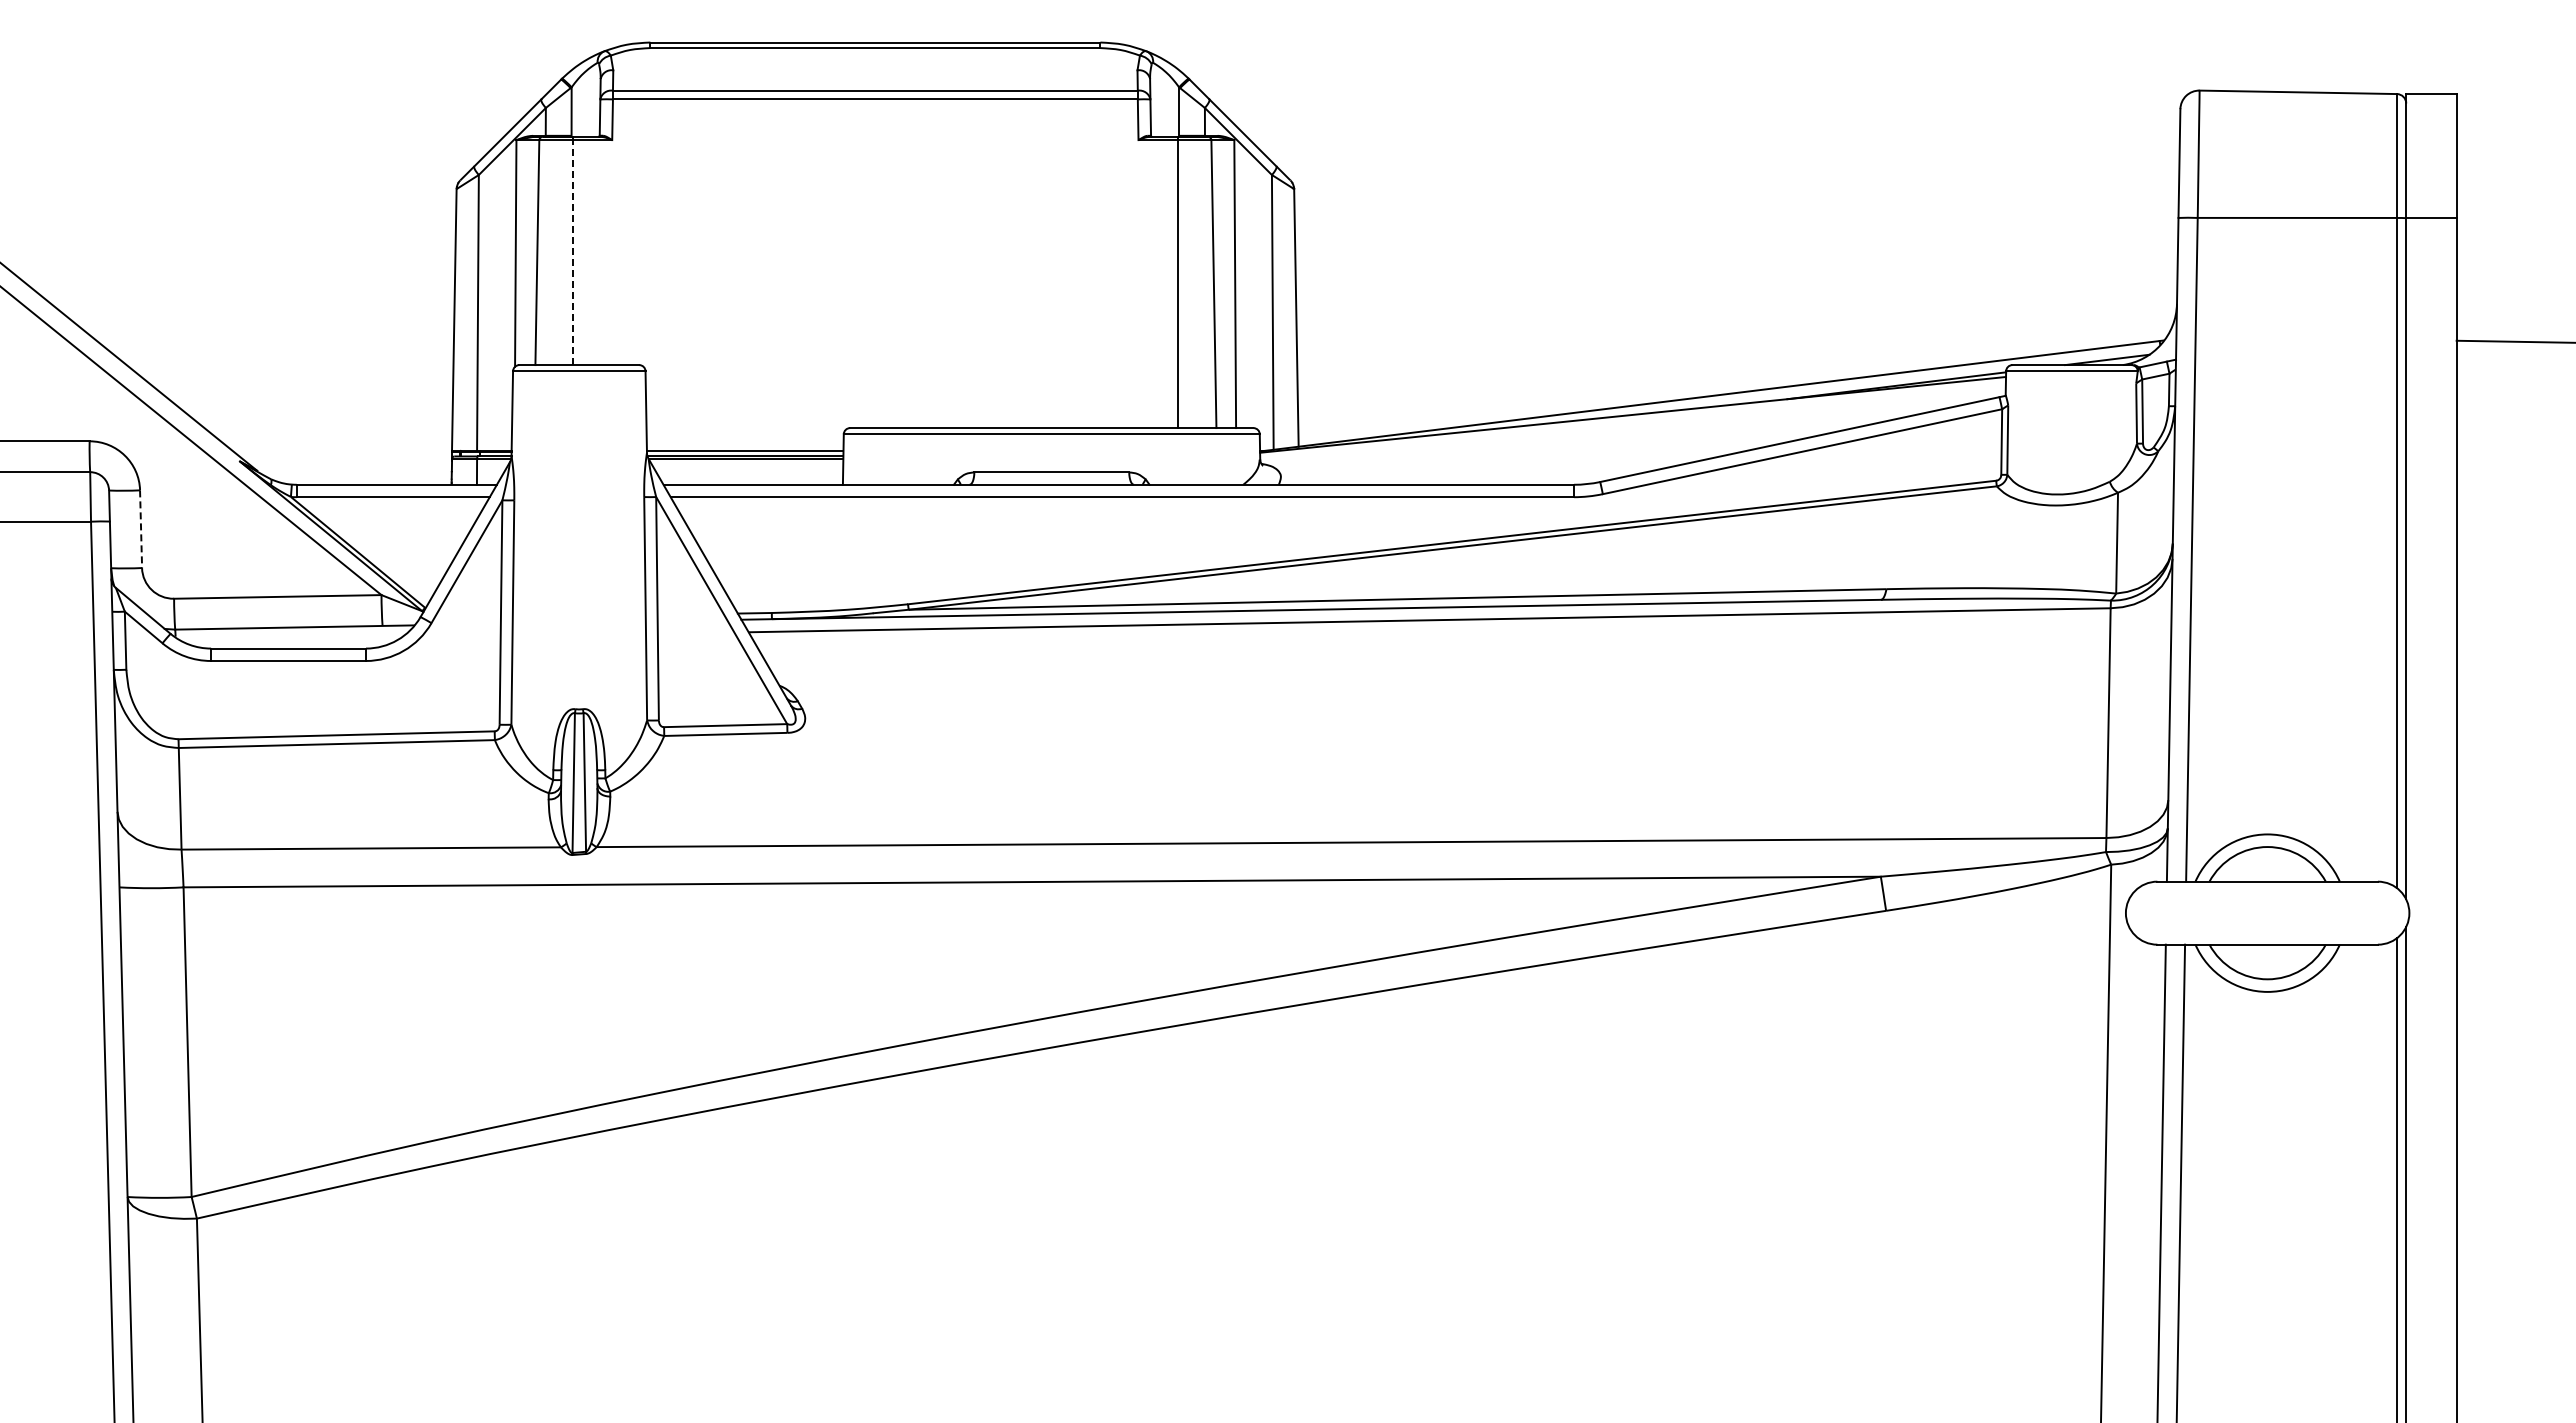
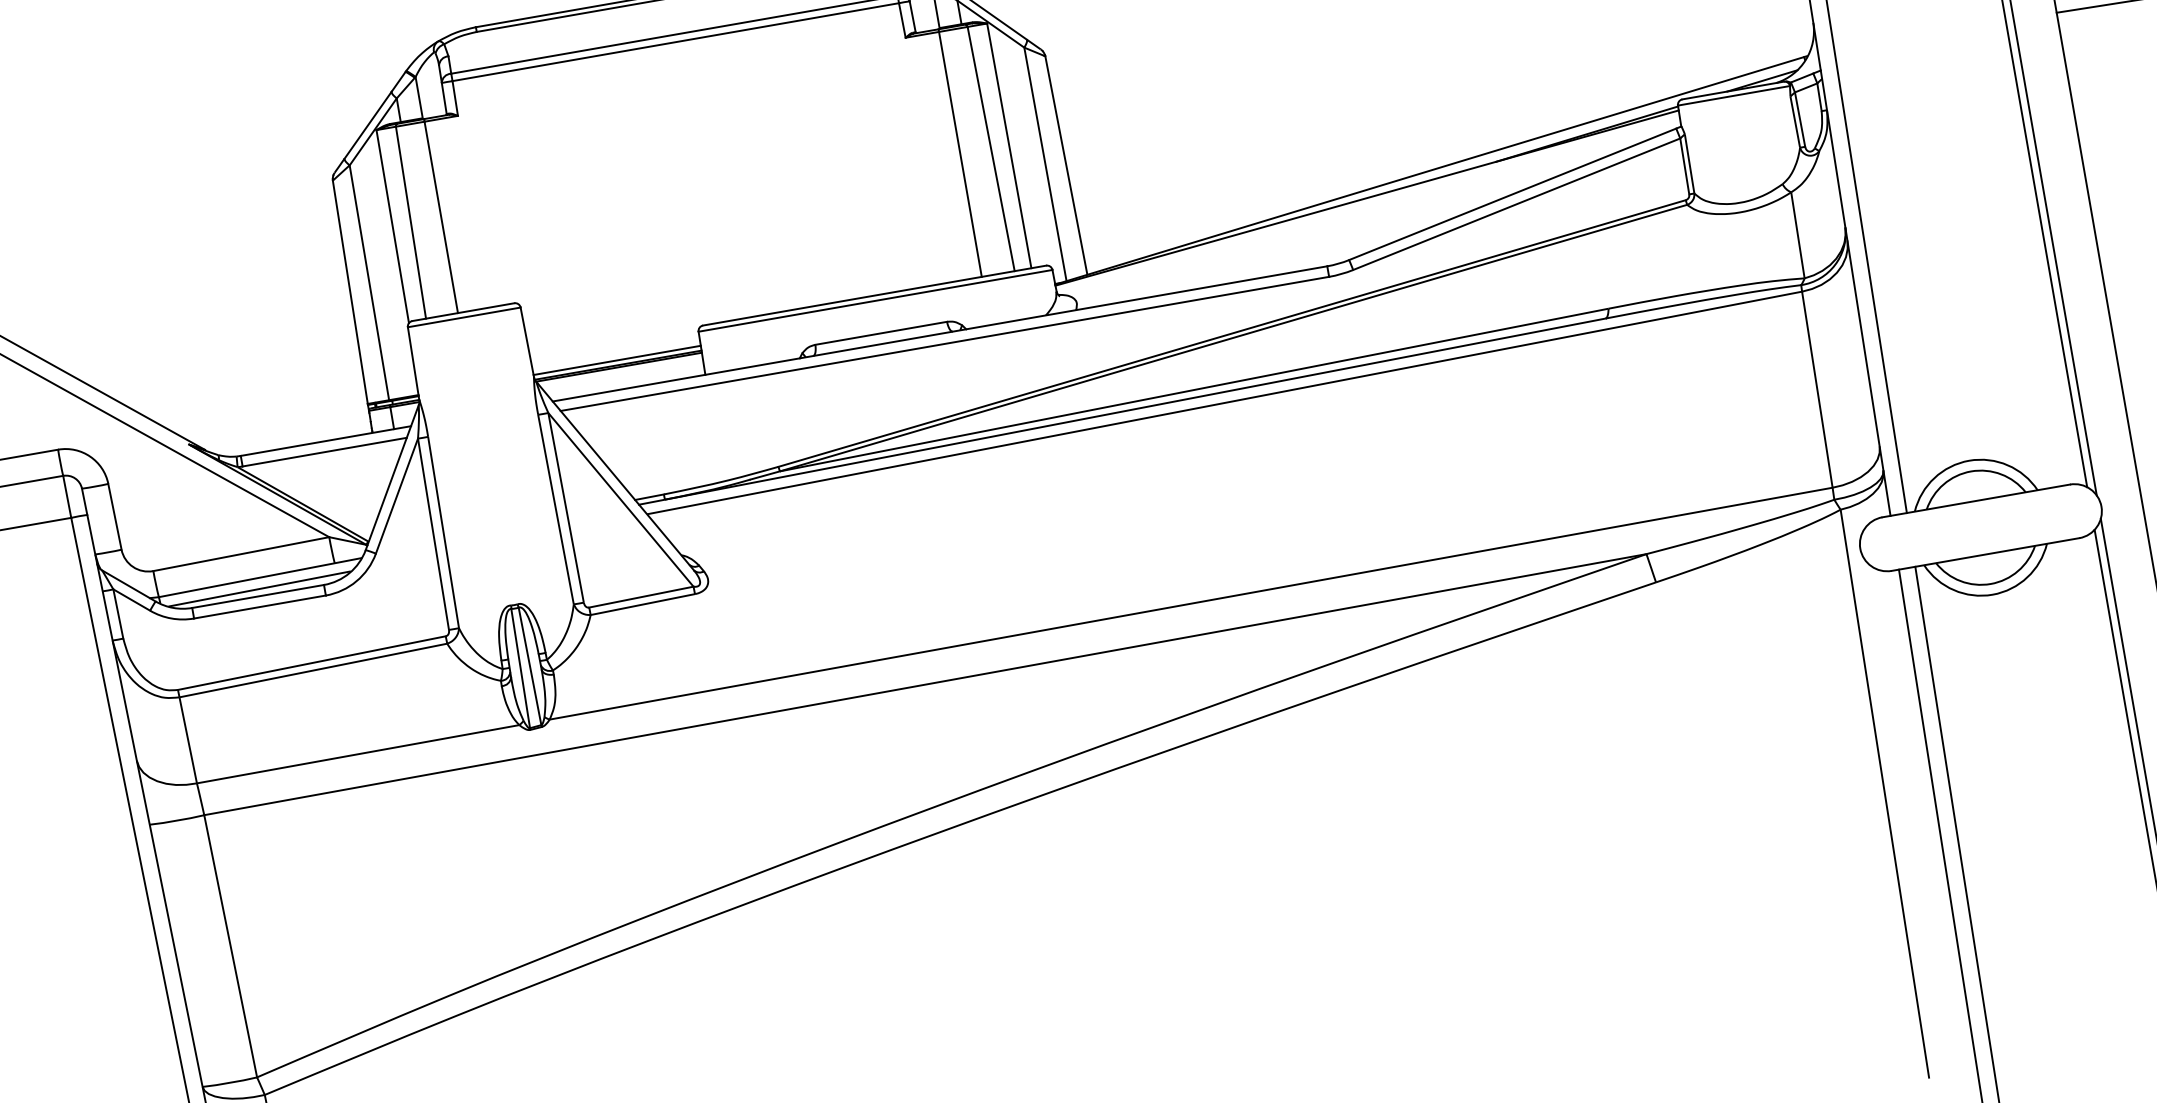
line: (572, 252) -> (440, 217), dashed -> solid
line: (141, 529) -> (115, 517), dashed -> solid
line: (291, 640) -> (259, 589), added

